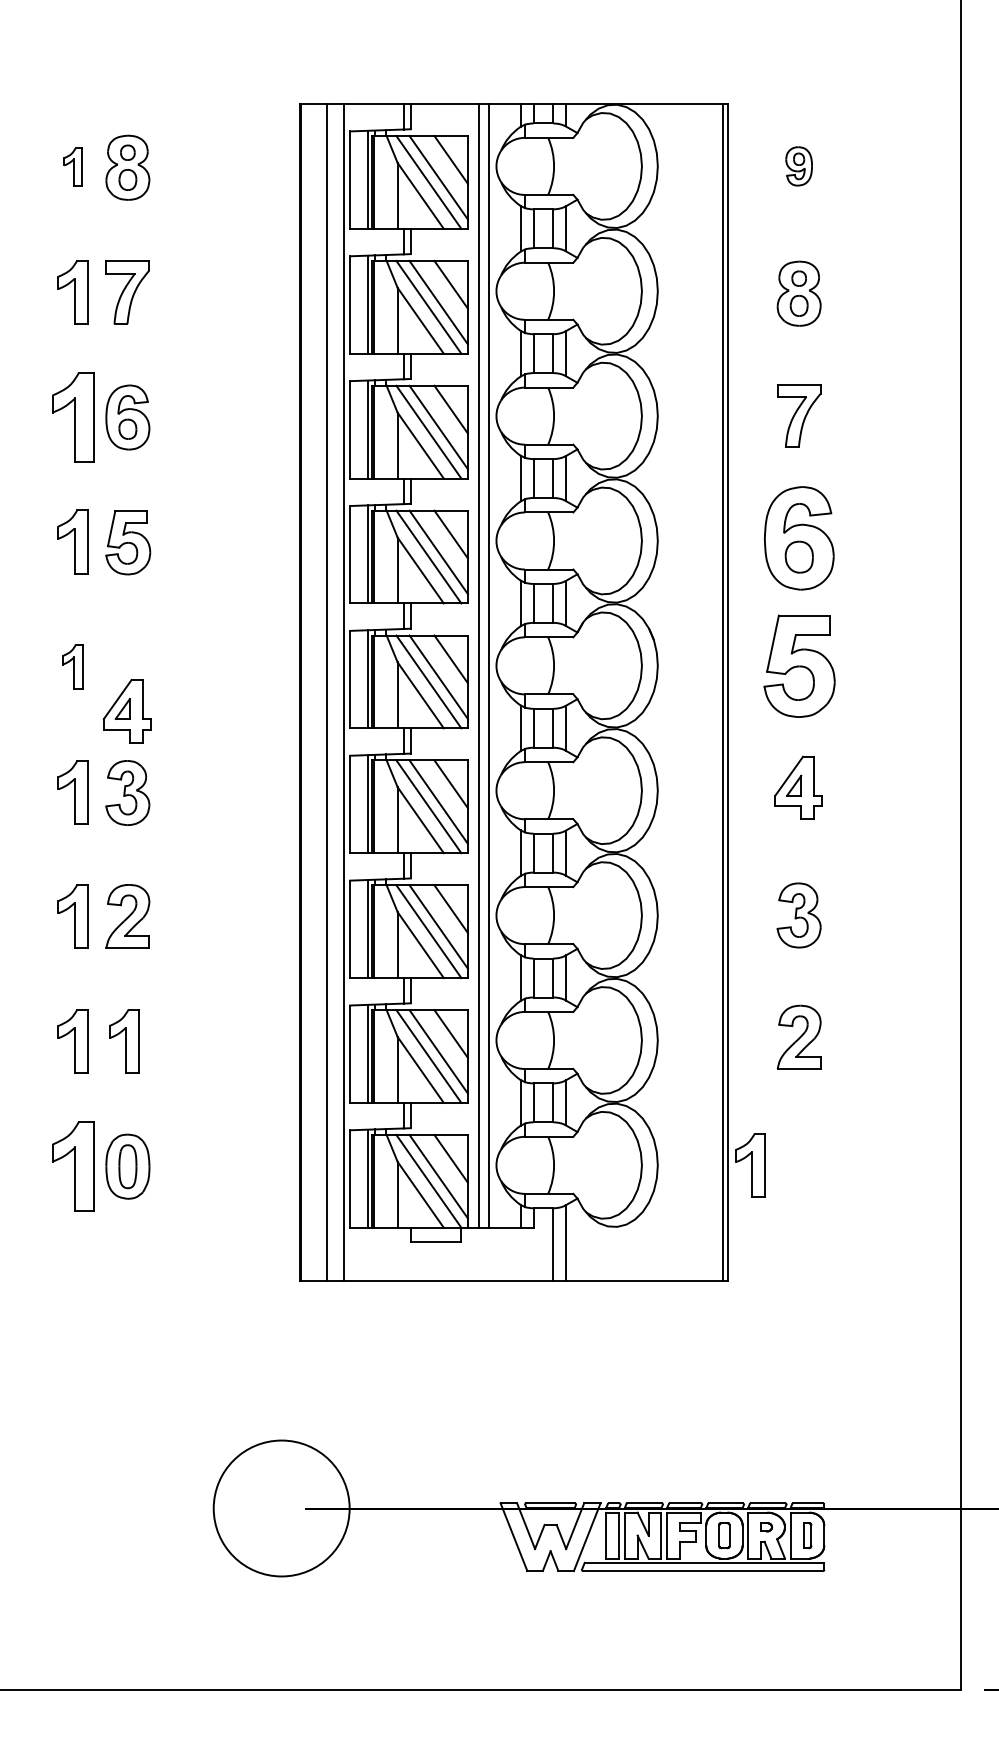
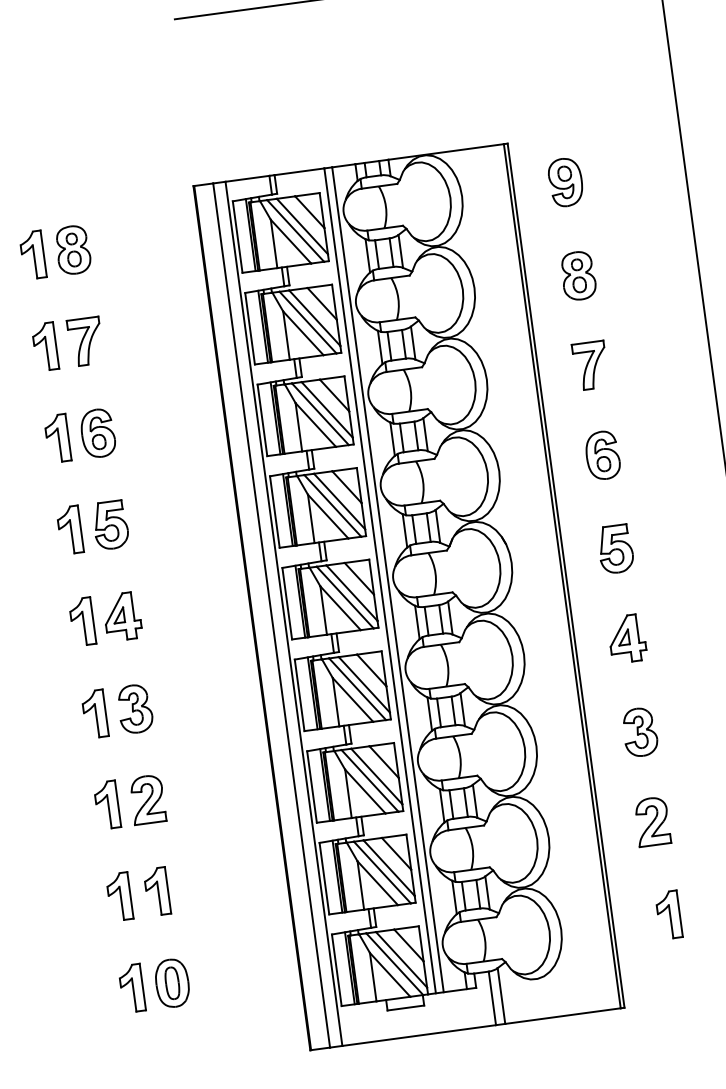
part: (798, 166) -> (565, 182), size x1.67
part: (72, 167) -> (32, 255), size x1.67
part: (72, 416) -> (57, 438), size x0.71
part: (798, 538) -> (602, 455), size x0.62
part: (799, 665) -> (615, 548), size x0.62
part: (72, 666) -> (82, 621), size x1.43
part: (126, 710) -> (121, 616), moved
part: (750, 1165) -> (668, 915), moved
part: (72, 1166) -> (131, 988), size x0.71

